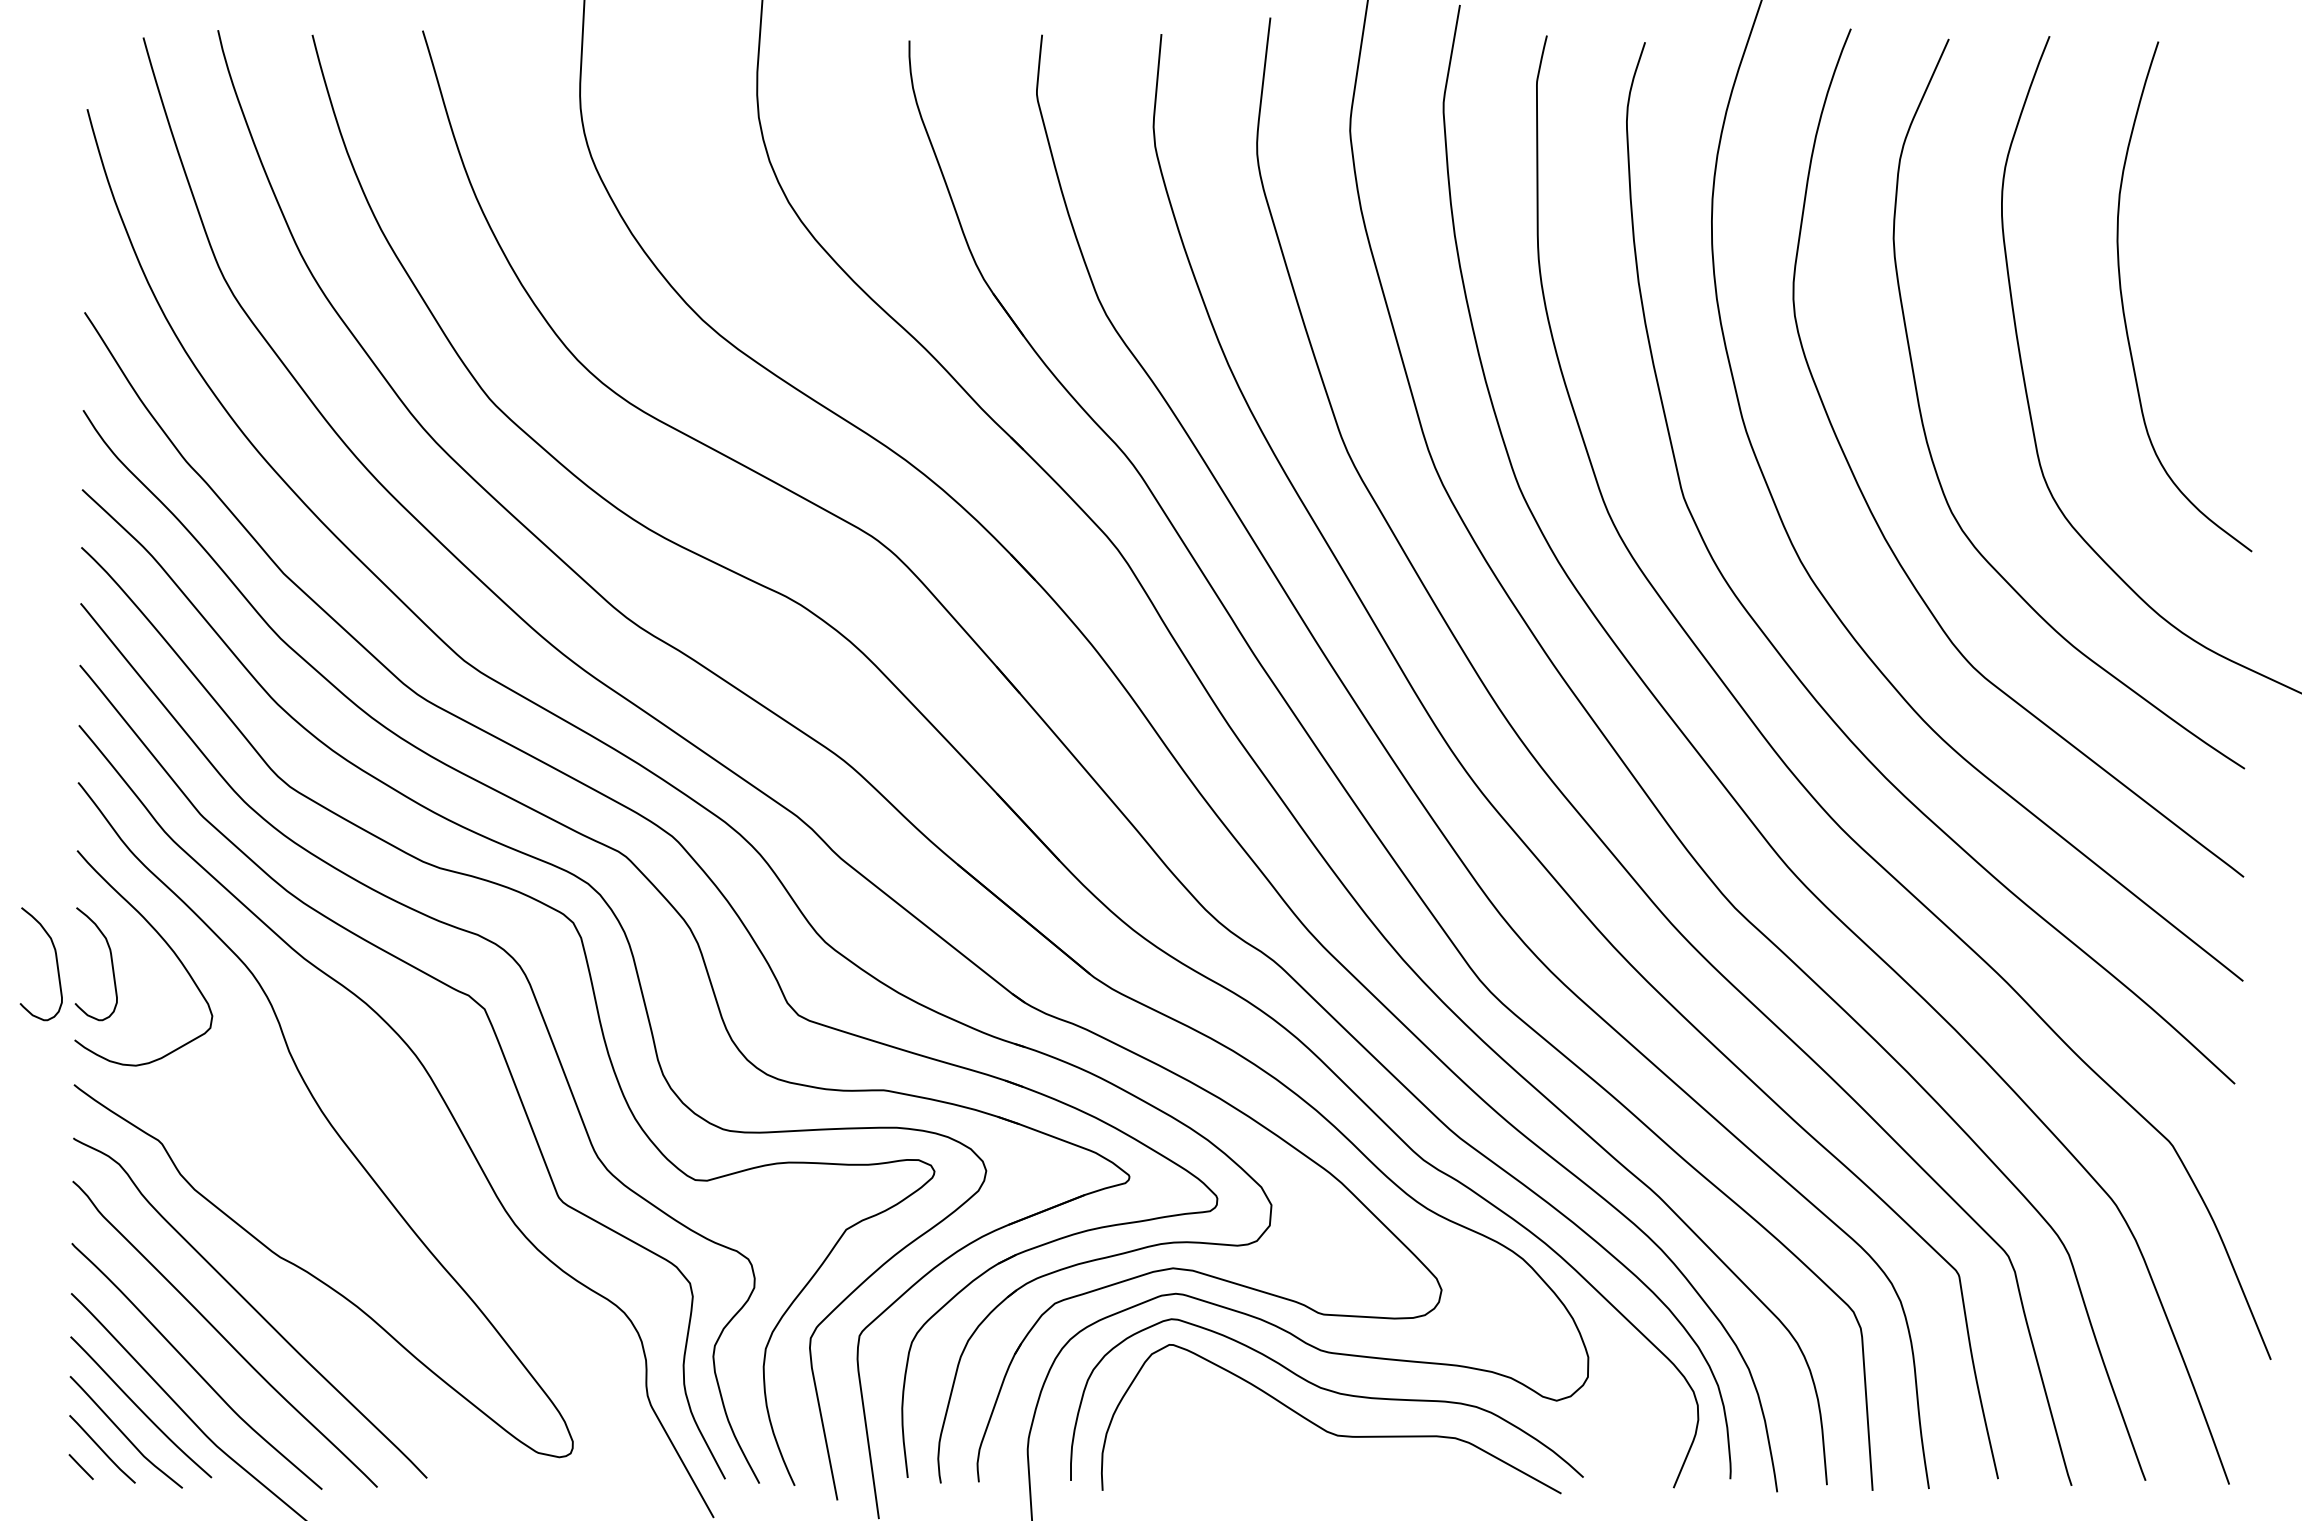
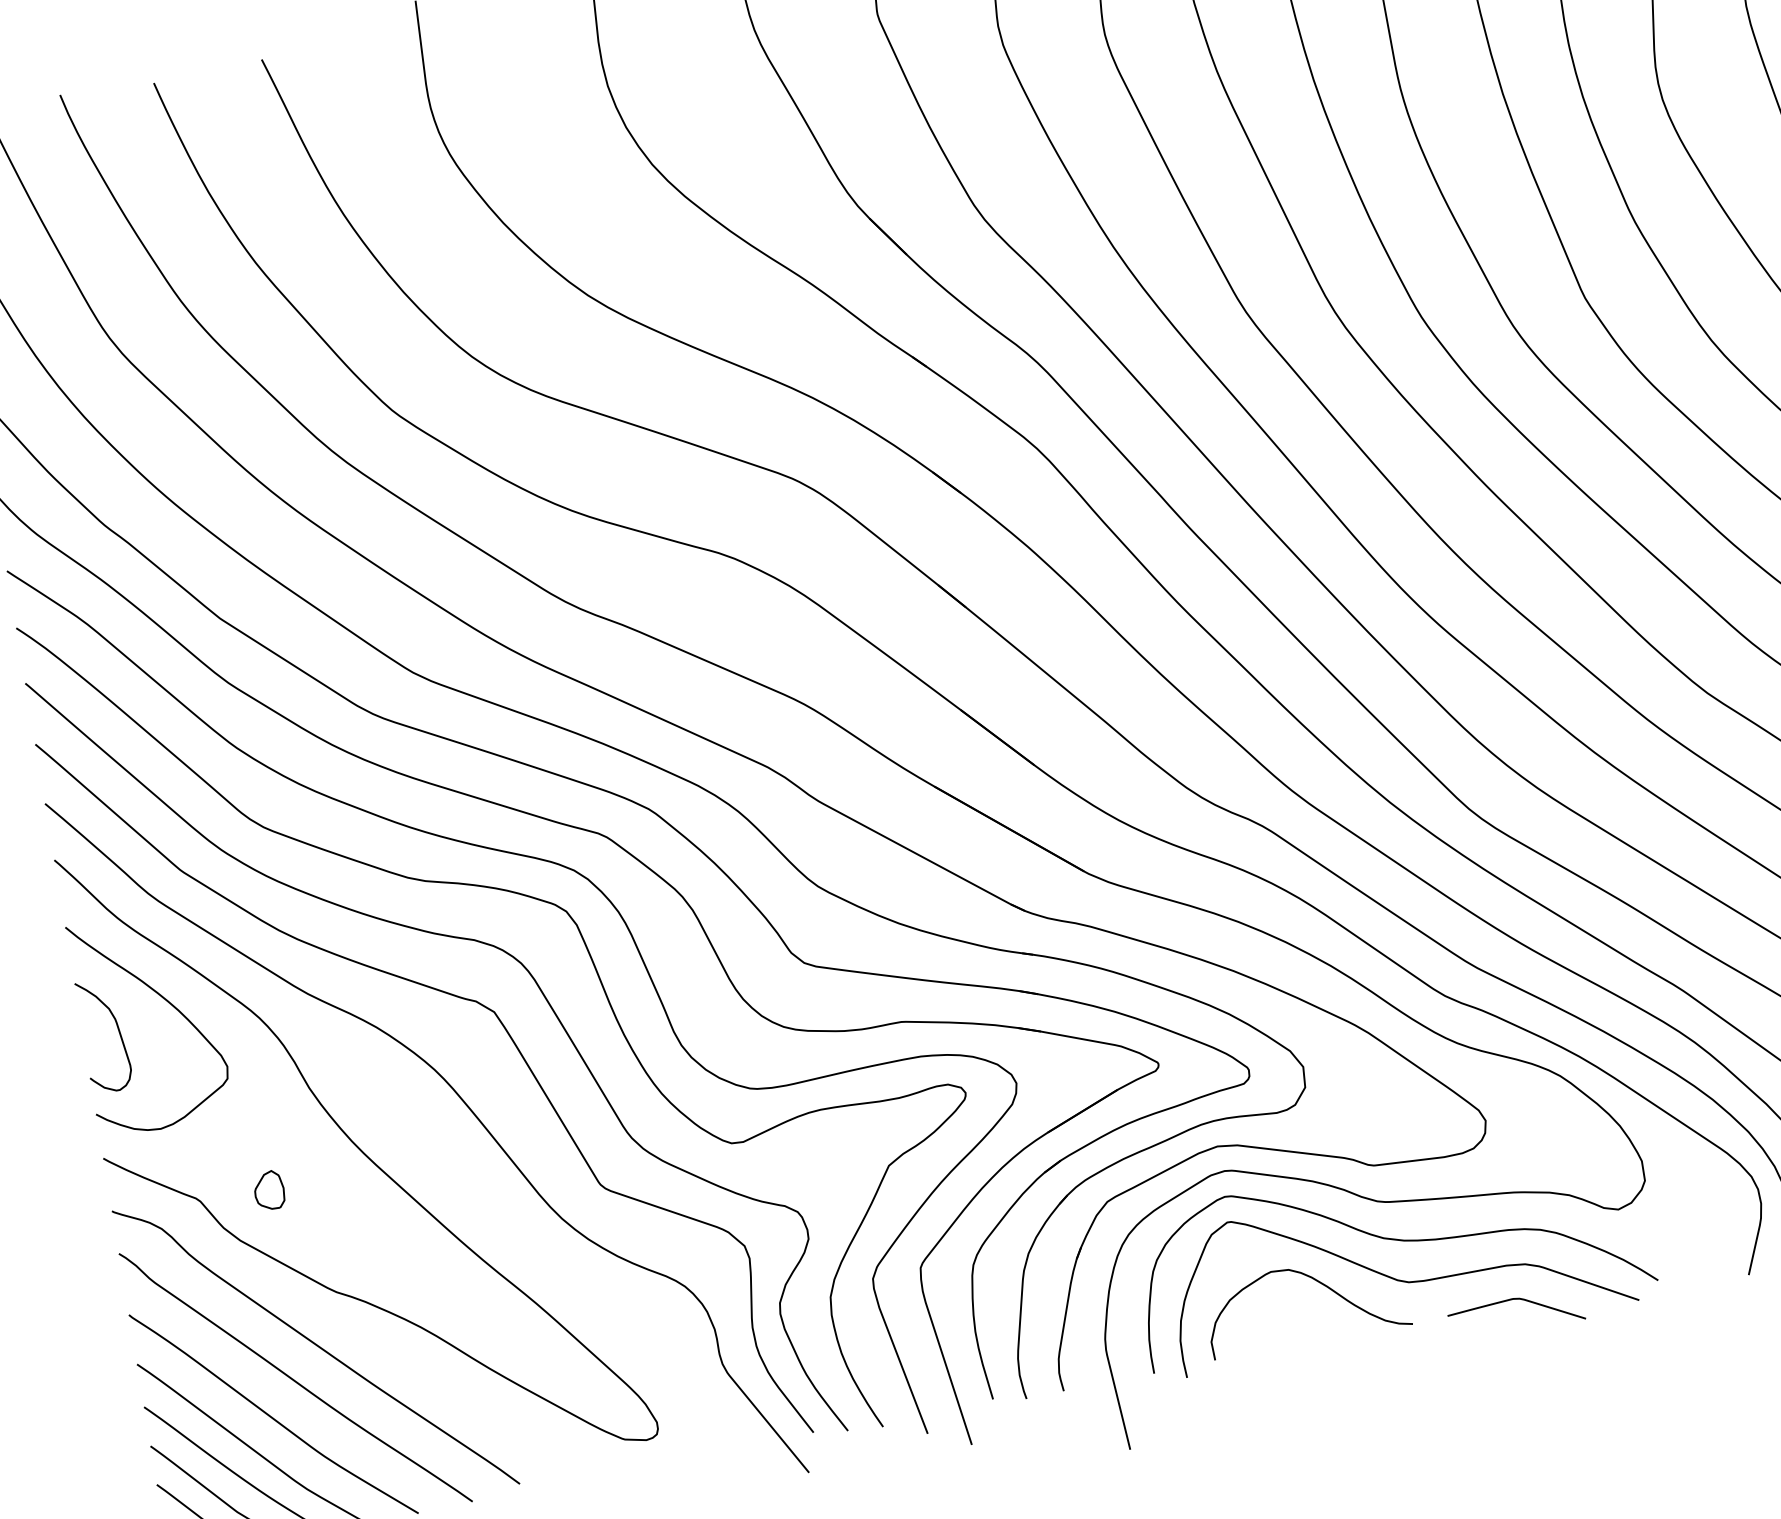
curve: (55, 959) -> (63, 1038), removed
part: (231, 1145) -> (268, 1190), added
curve: (1247, 1419) -> (1317, 1282), added
curve: (1437, 1471) -> (1513, 1300), added

